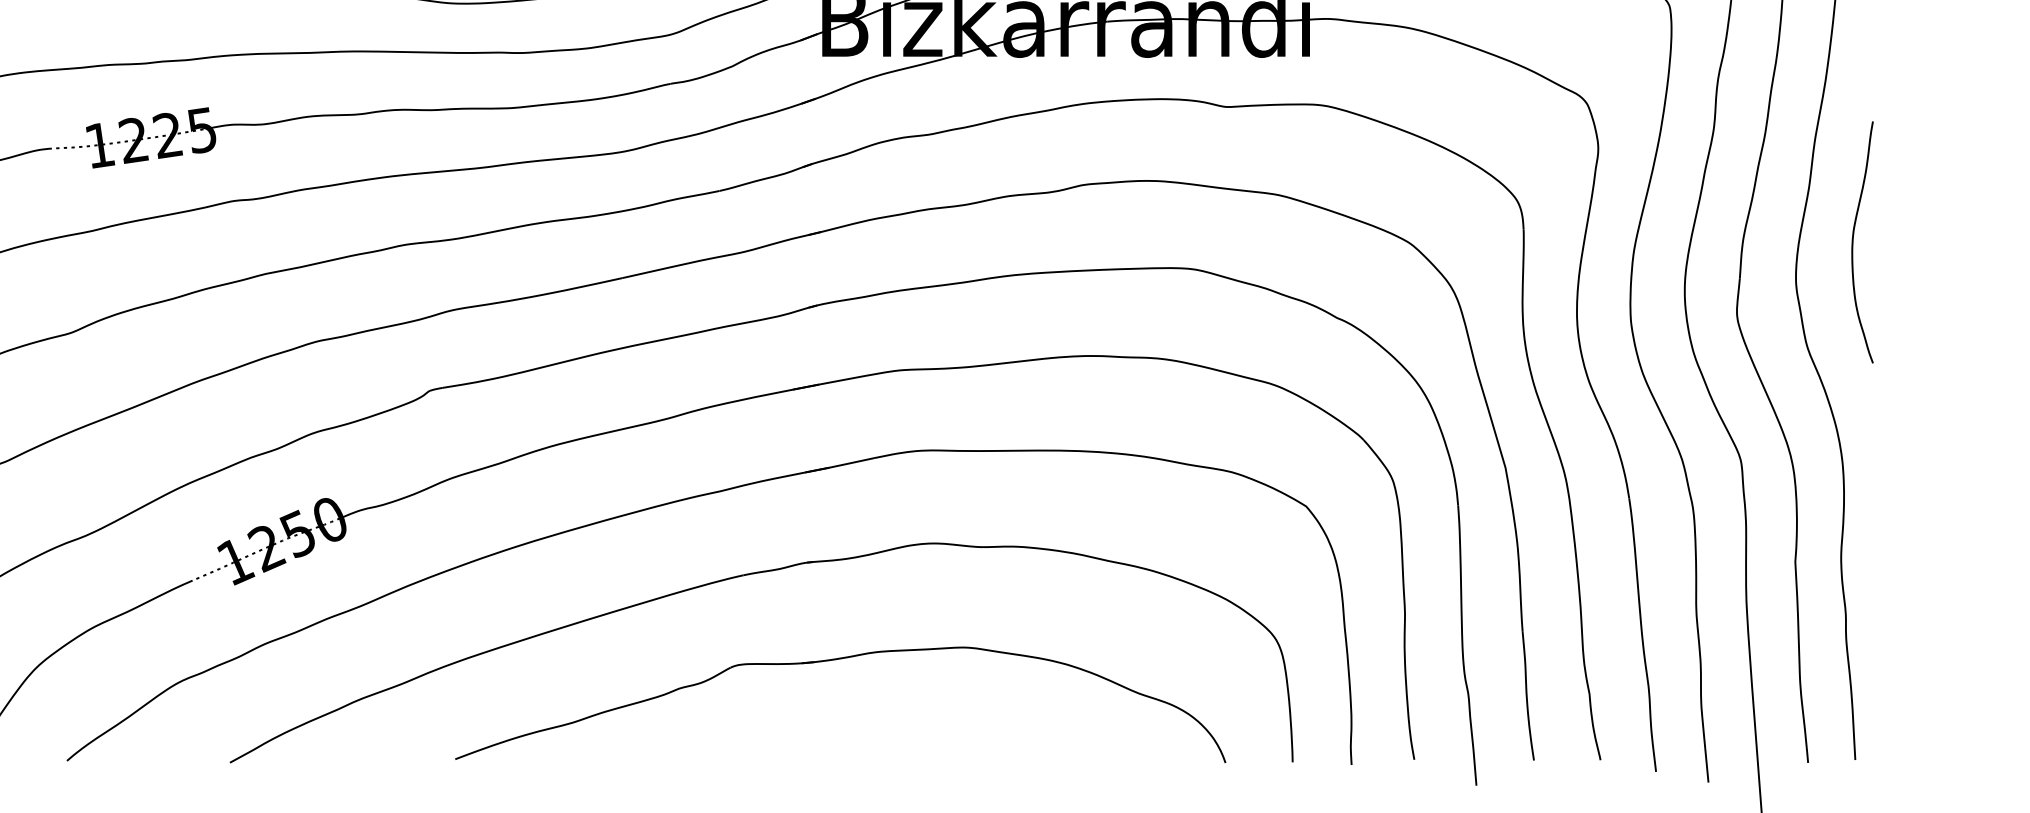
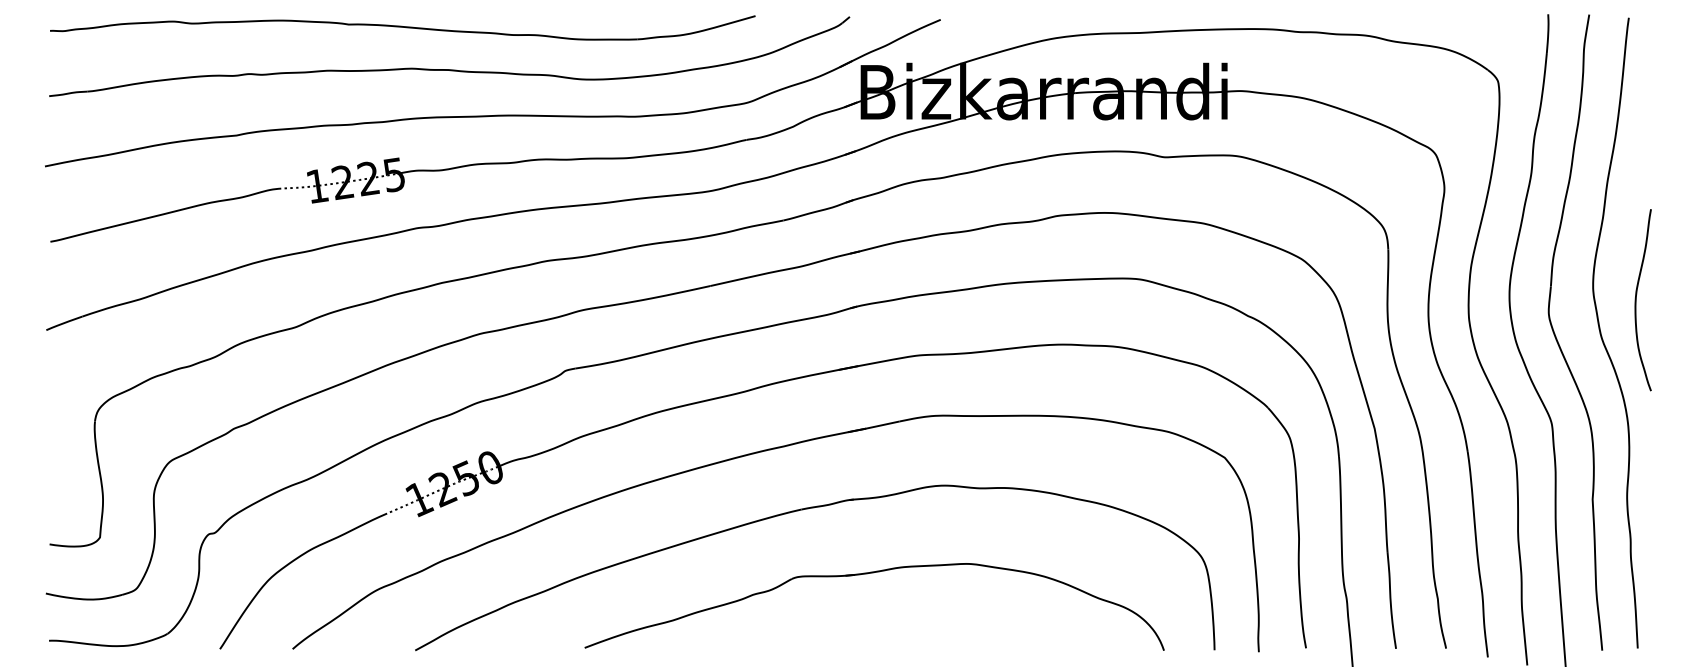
curve: (1853, 242) -> (1636, 300), moved

